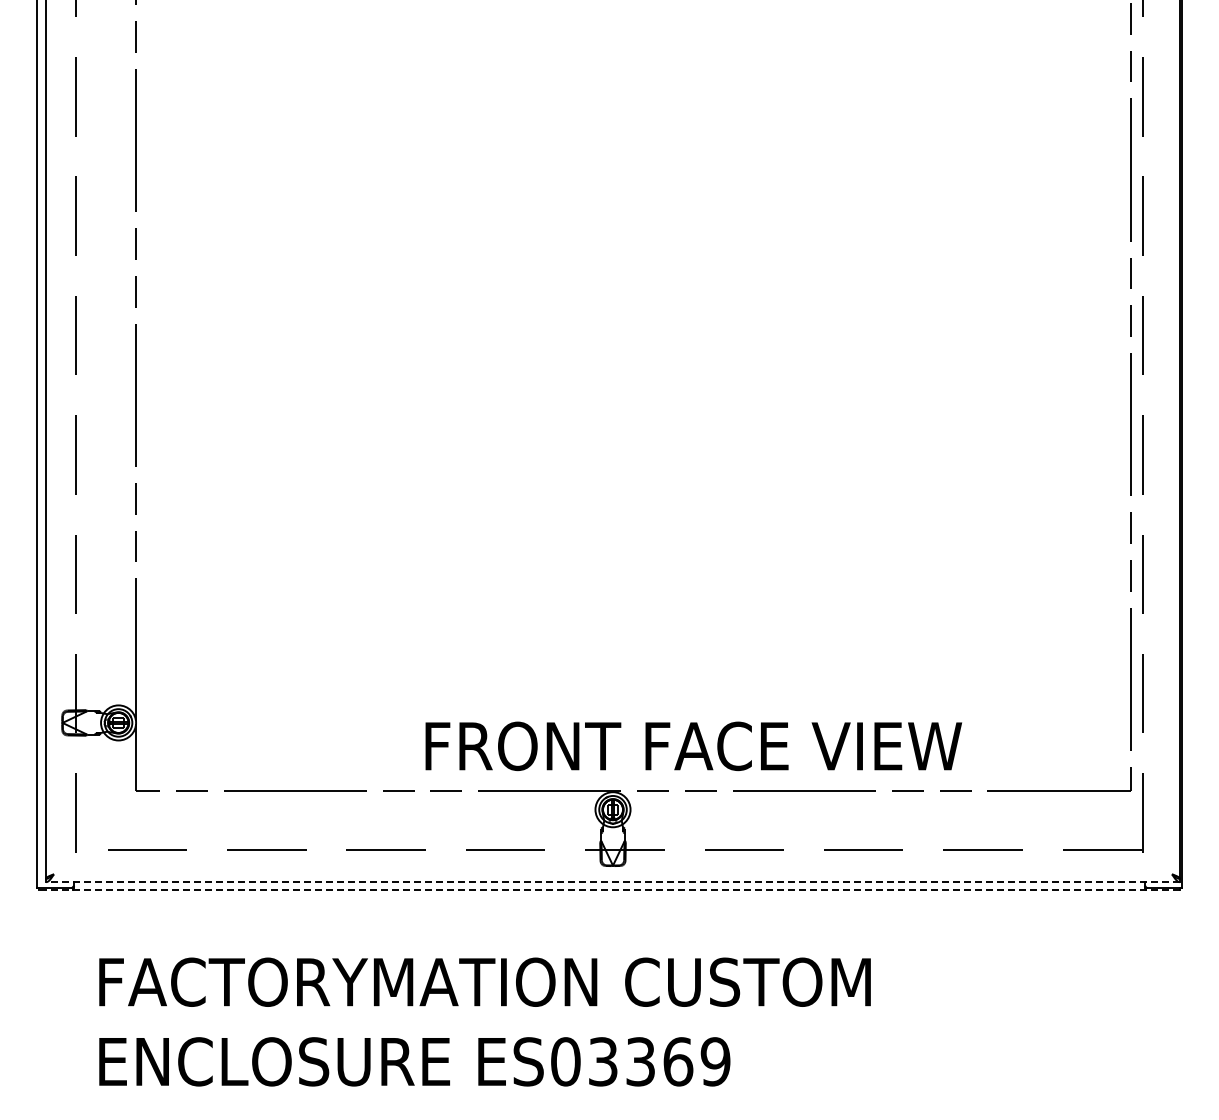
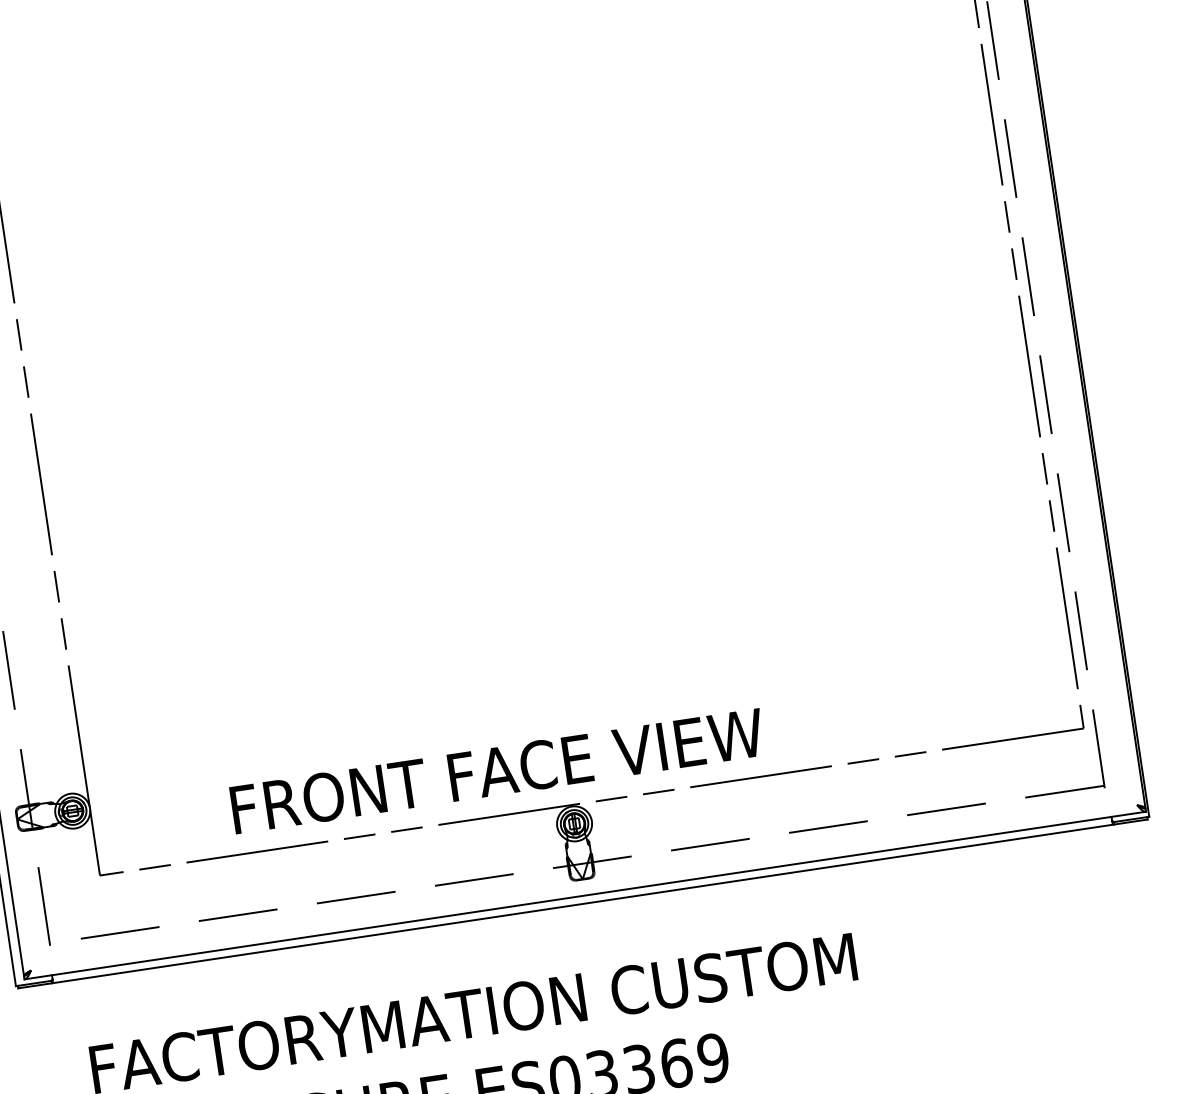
text: (693, 746) -> (497, 771), moved
line: (613, 882) -> (585, 895), dashed -> solid
line: (609, 890) -> (583, 904), dashed -> solid

